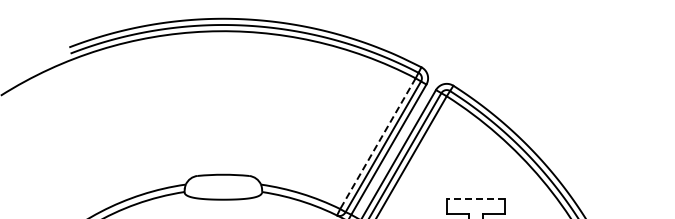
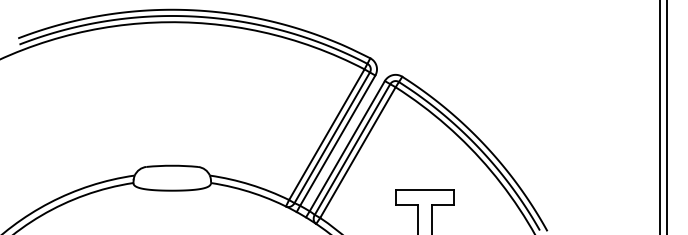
line: (377, 144) -> (326, 135), dashed -> solid
line: (476, 199) -> (425, 190), dashed -> solid

